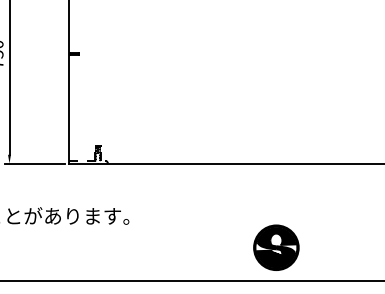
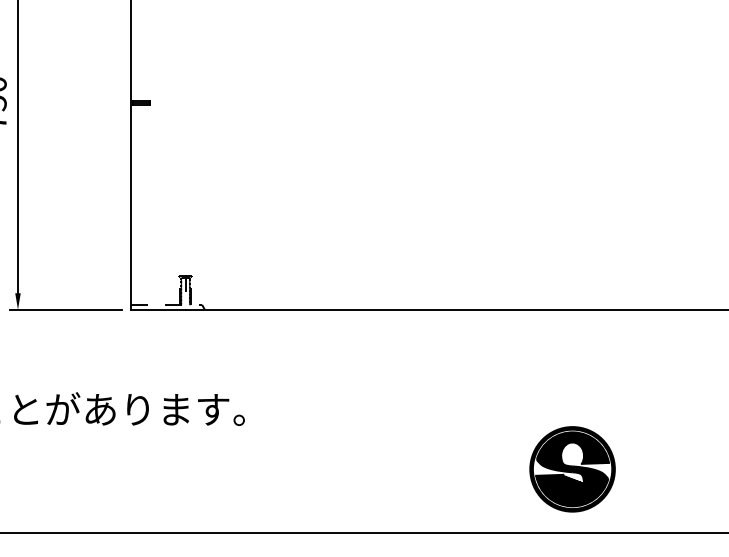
part: (276, 247) -> (572, 468), moved

